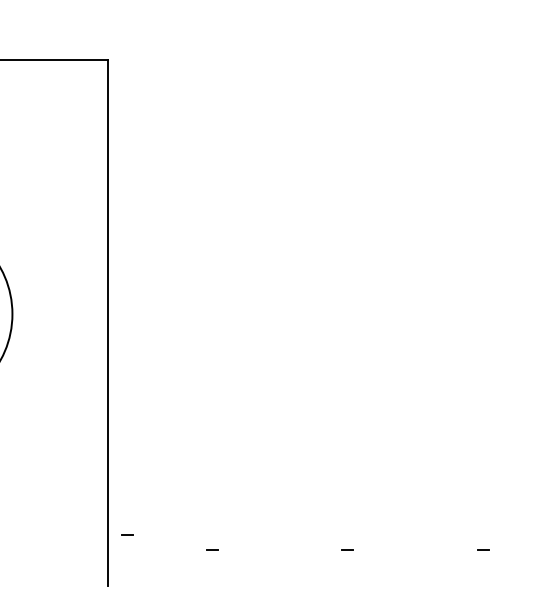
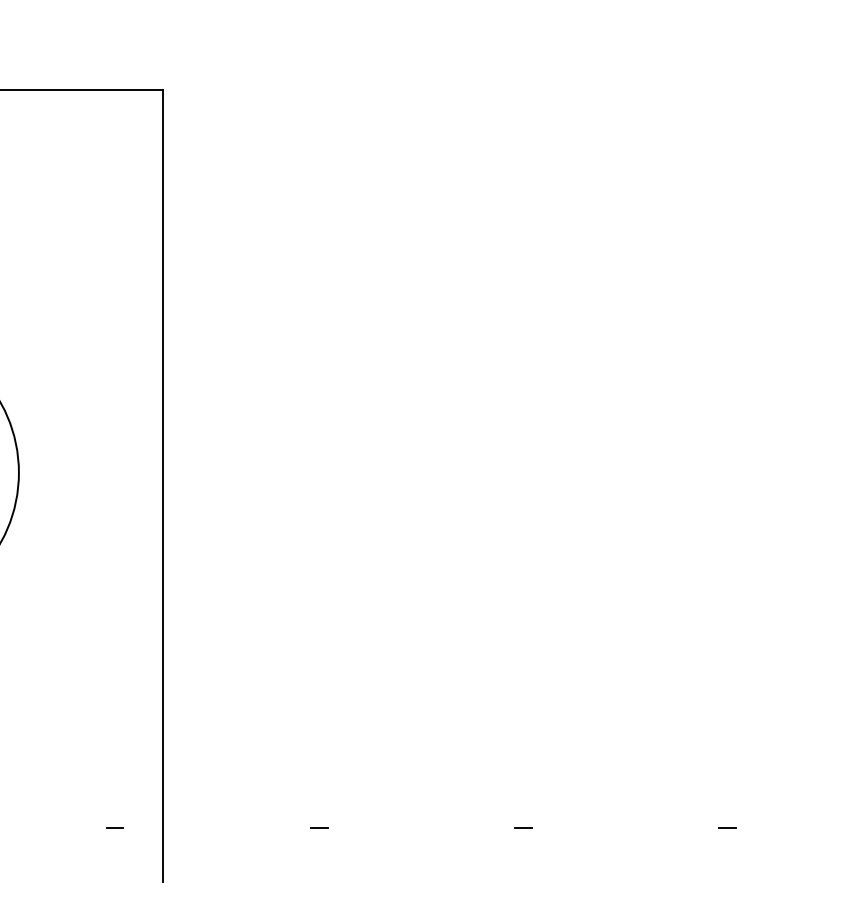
line: (127, 534) -> (115, 826), moved

